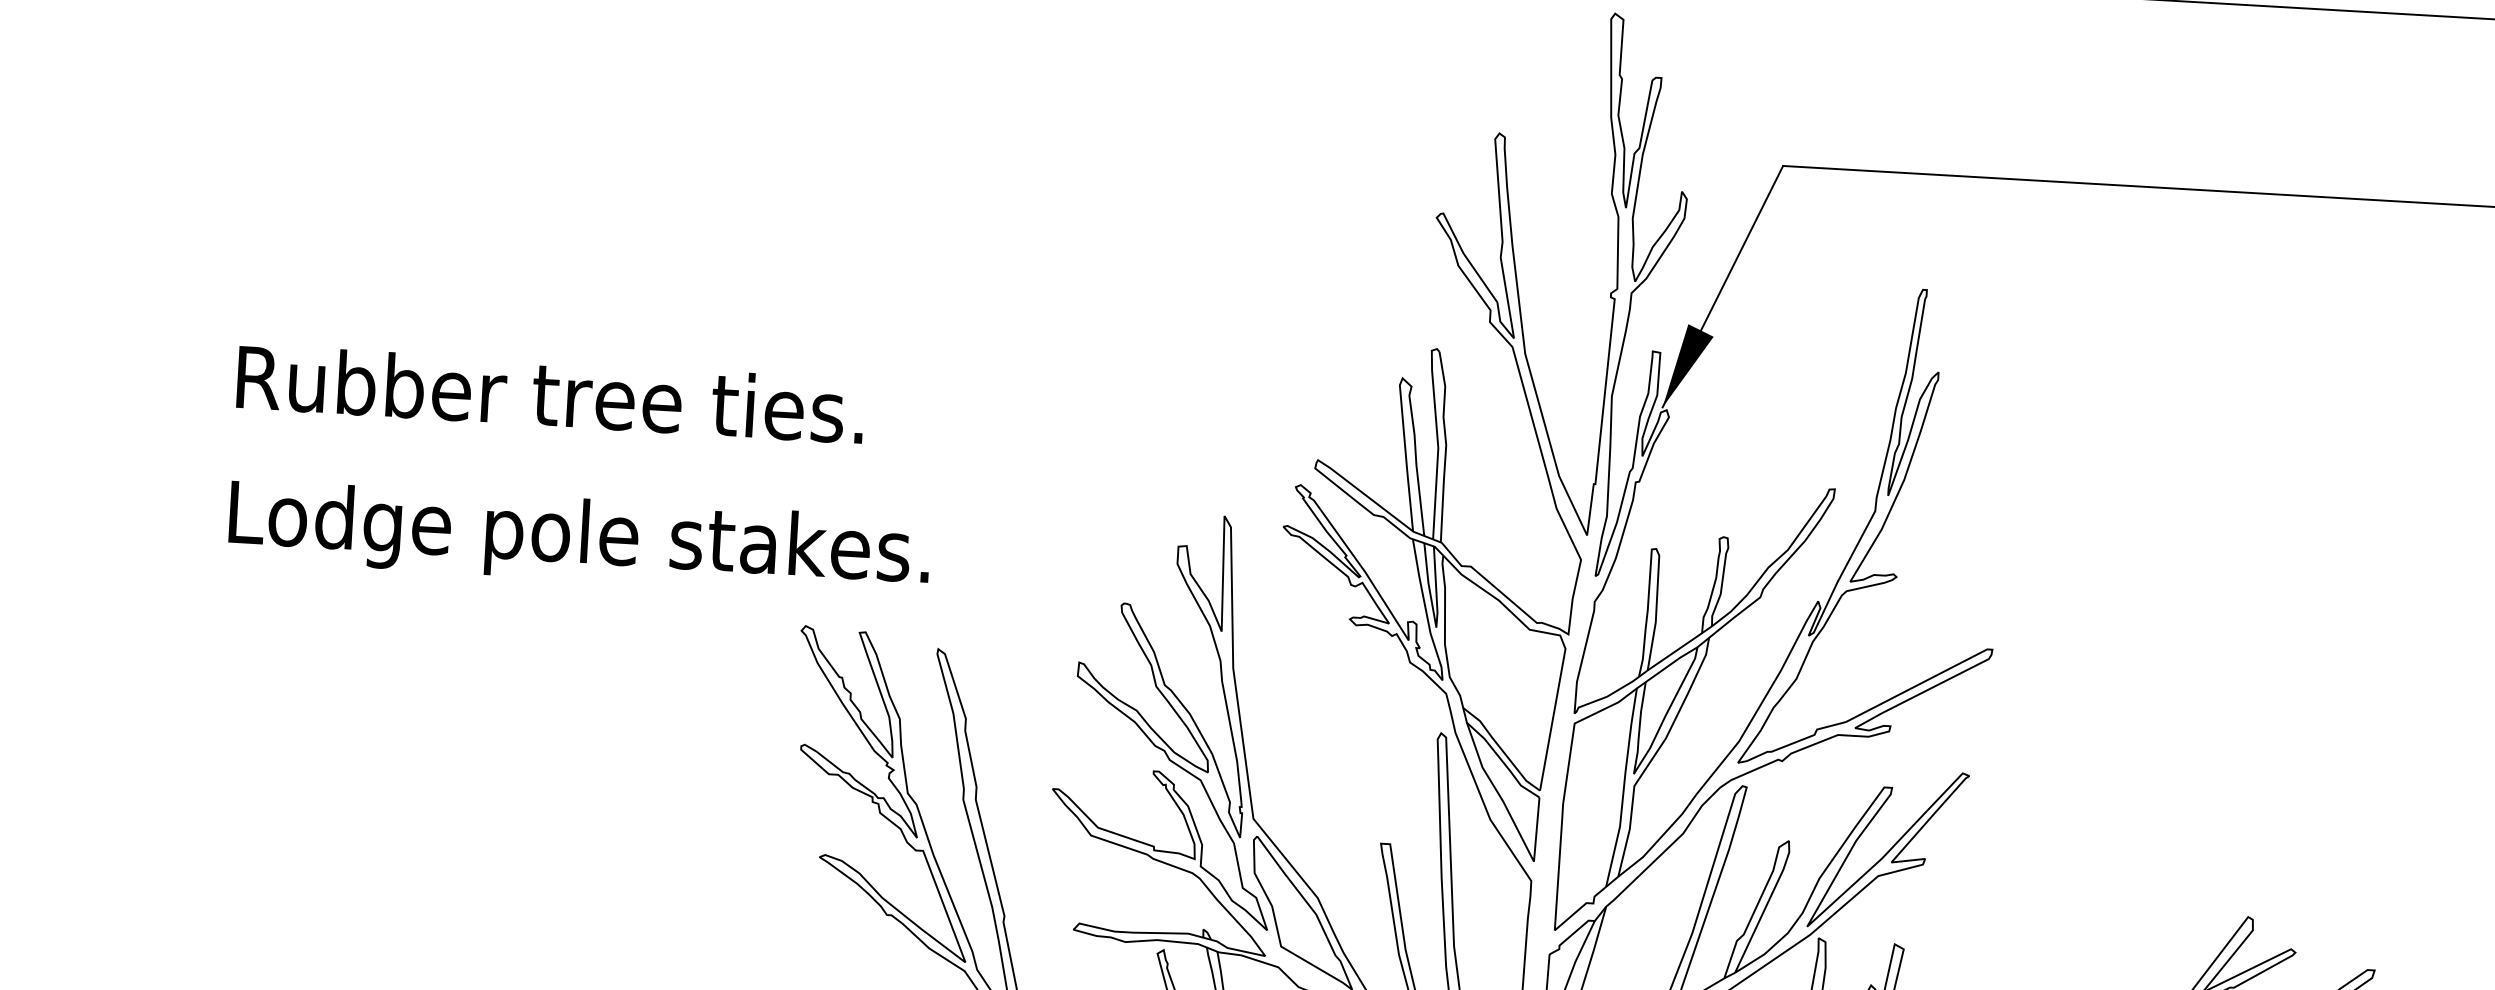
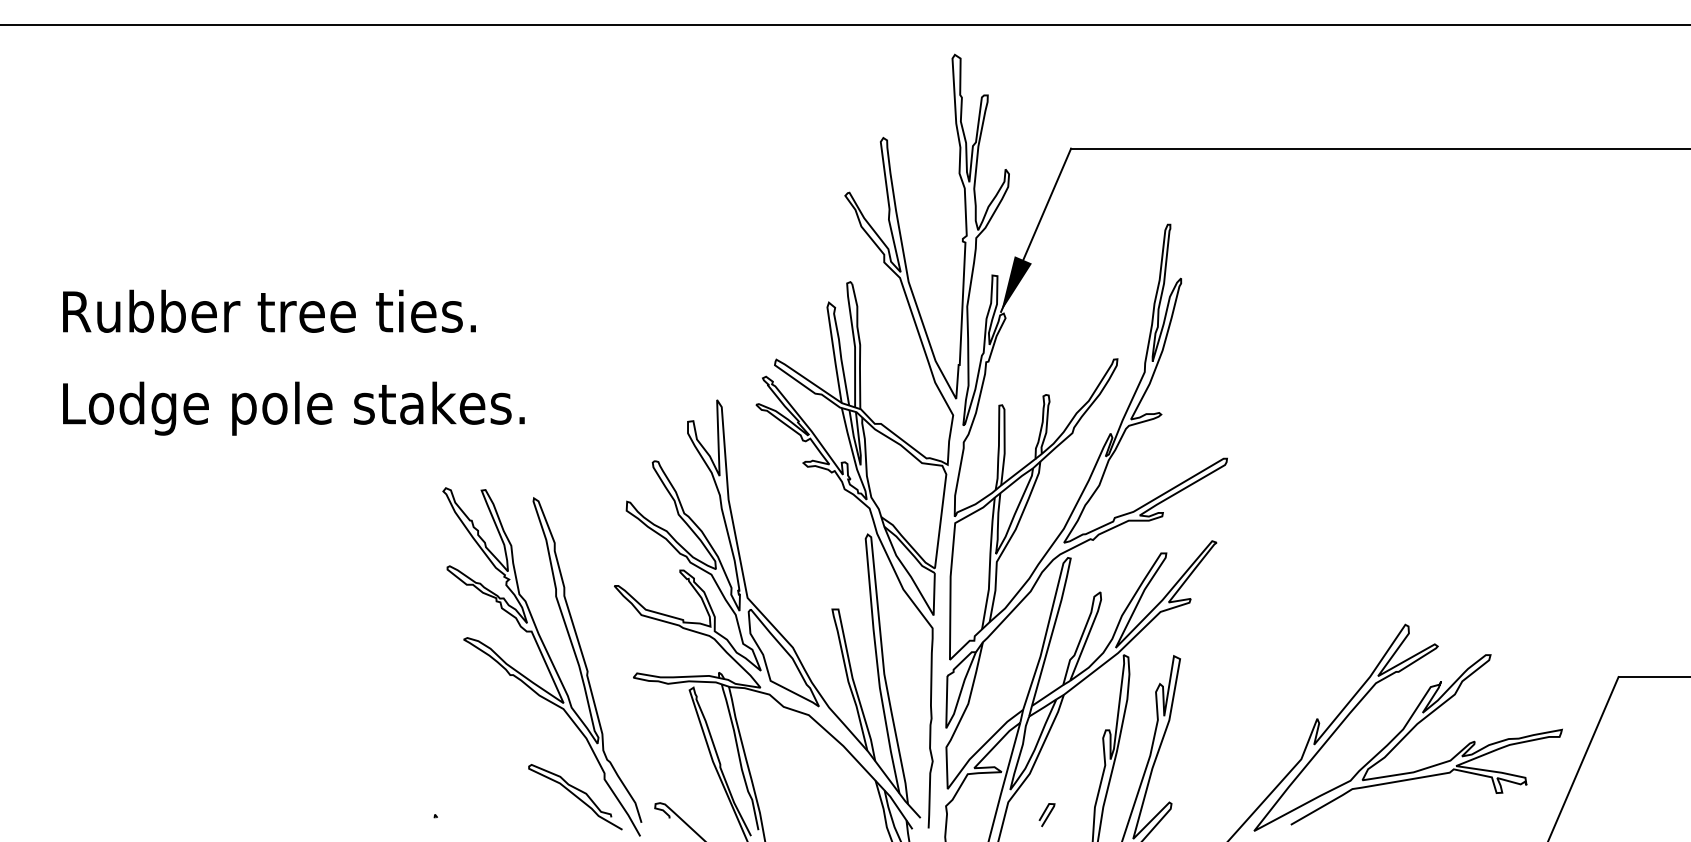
text: (550, 392) -> (269, 310), moved
text: (578, 538) -> (293, 408), moved

